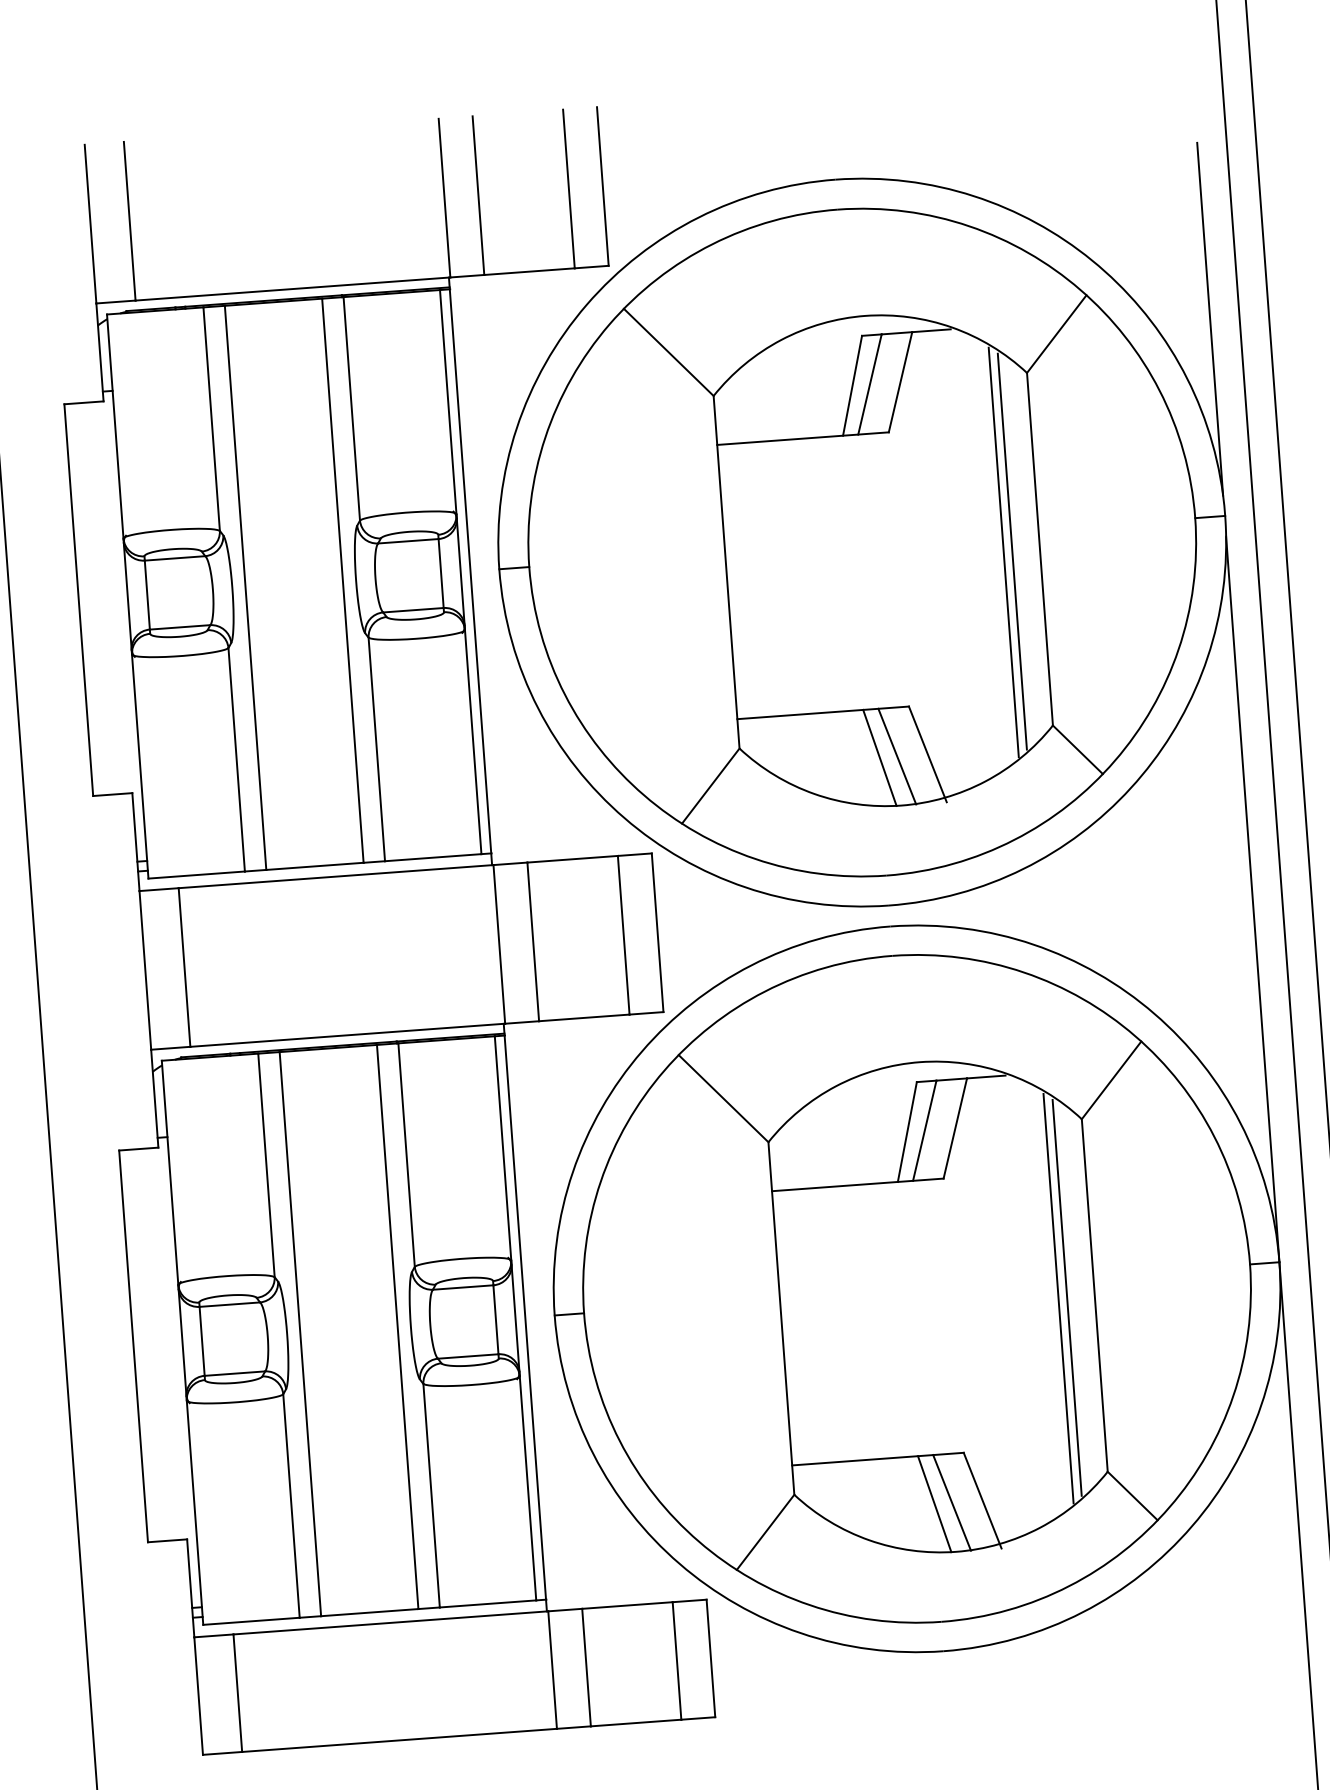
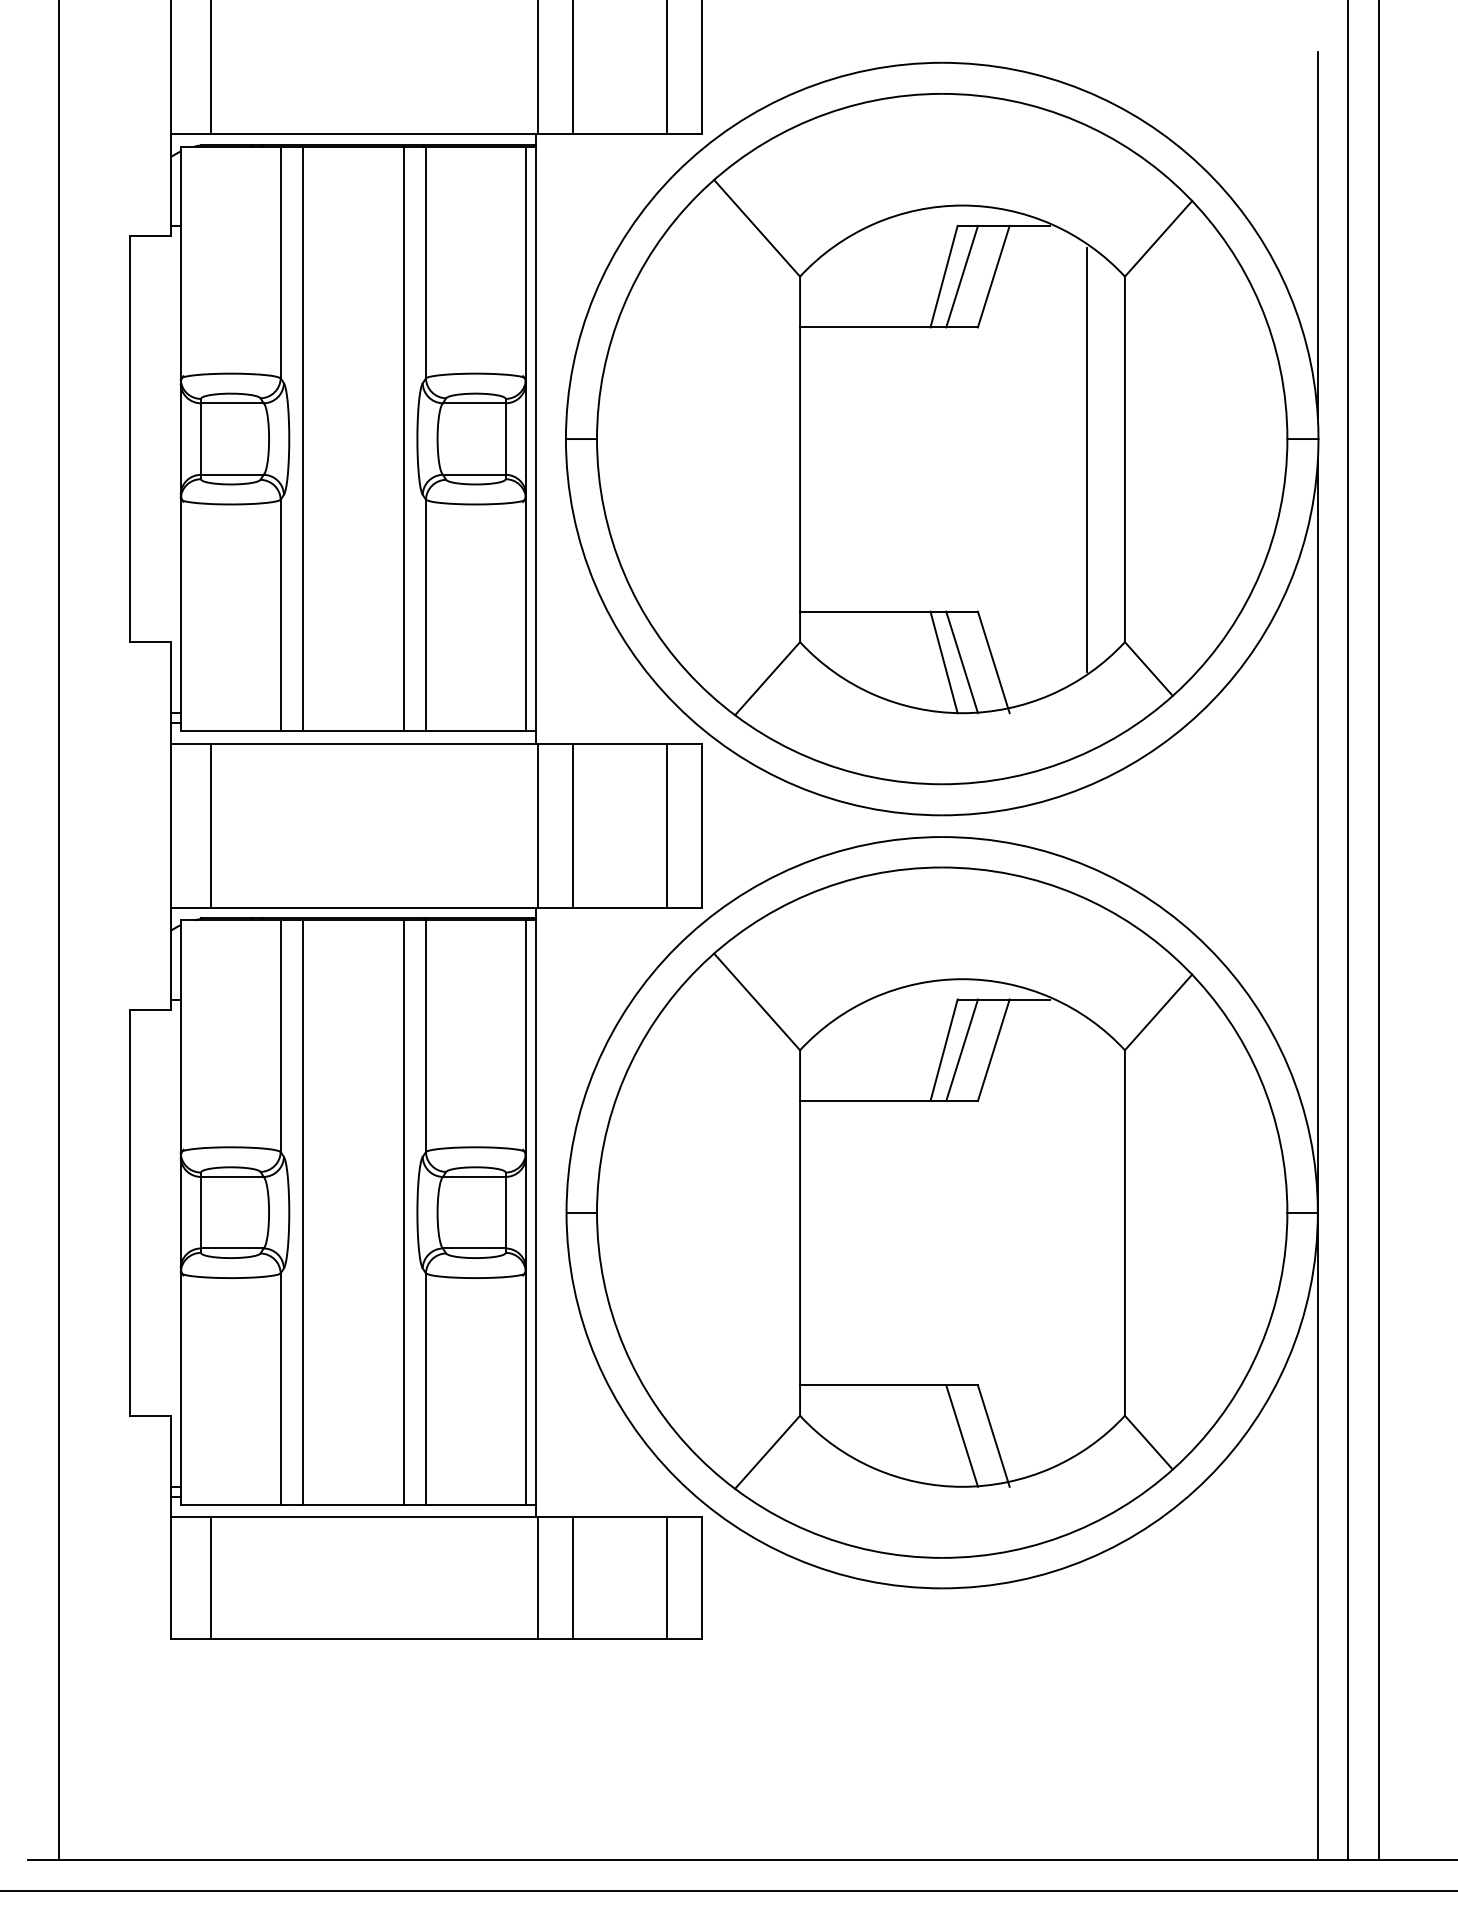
line: (1012, 551) -> (1096, 459), removed
line: (1067, 1297) -> (1096, 1233), removed
line: (1058, 1298) -> (1087, 1233), removed
line: (934, 1503) -> (943, 1435), removed

